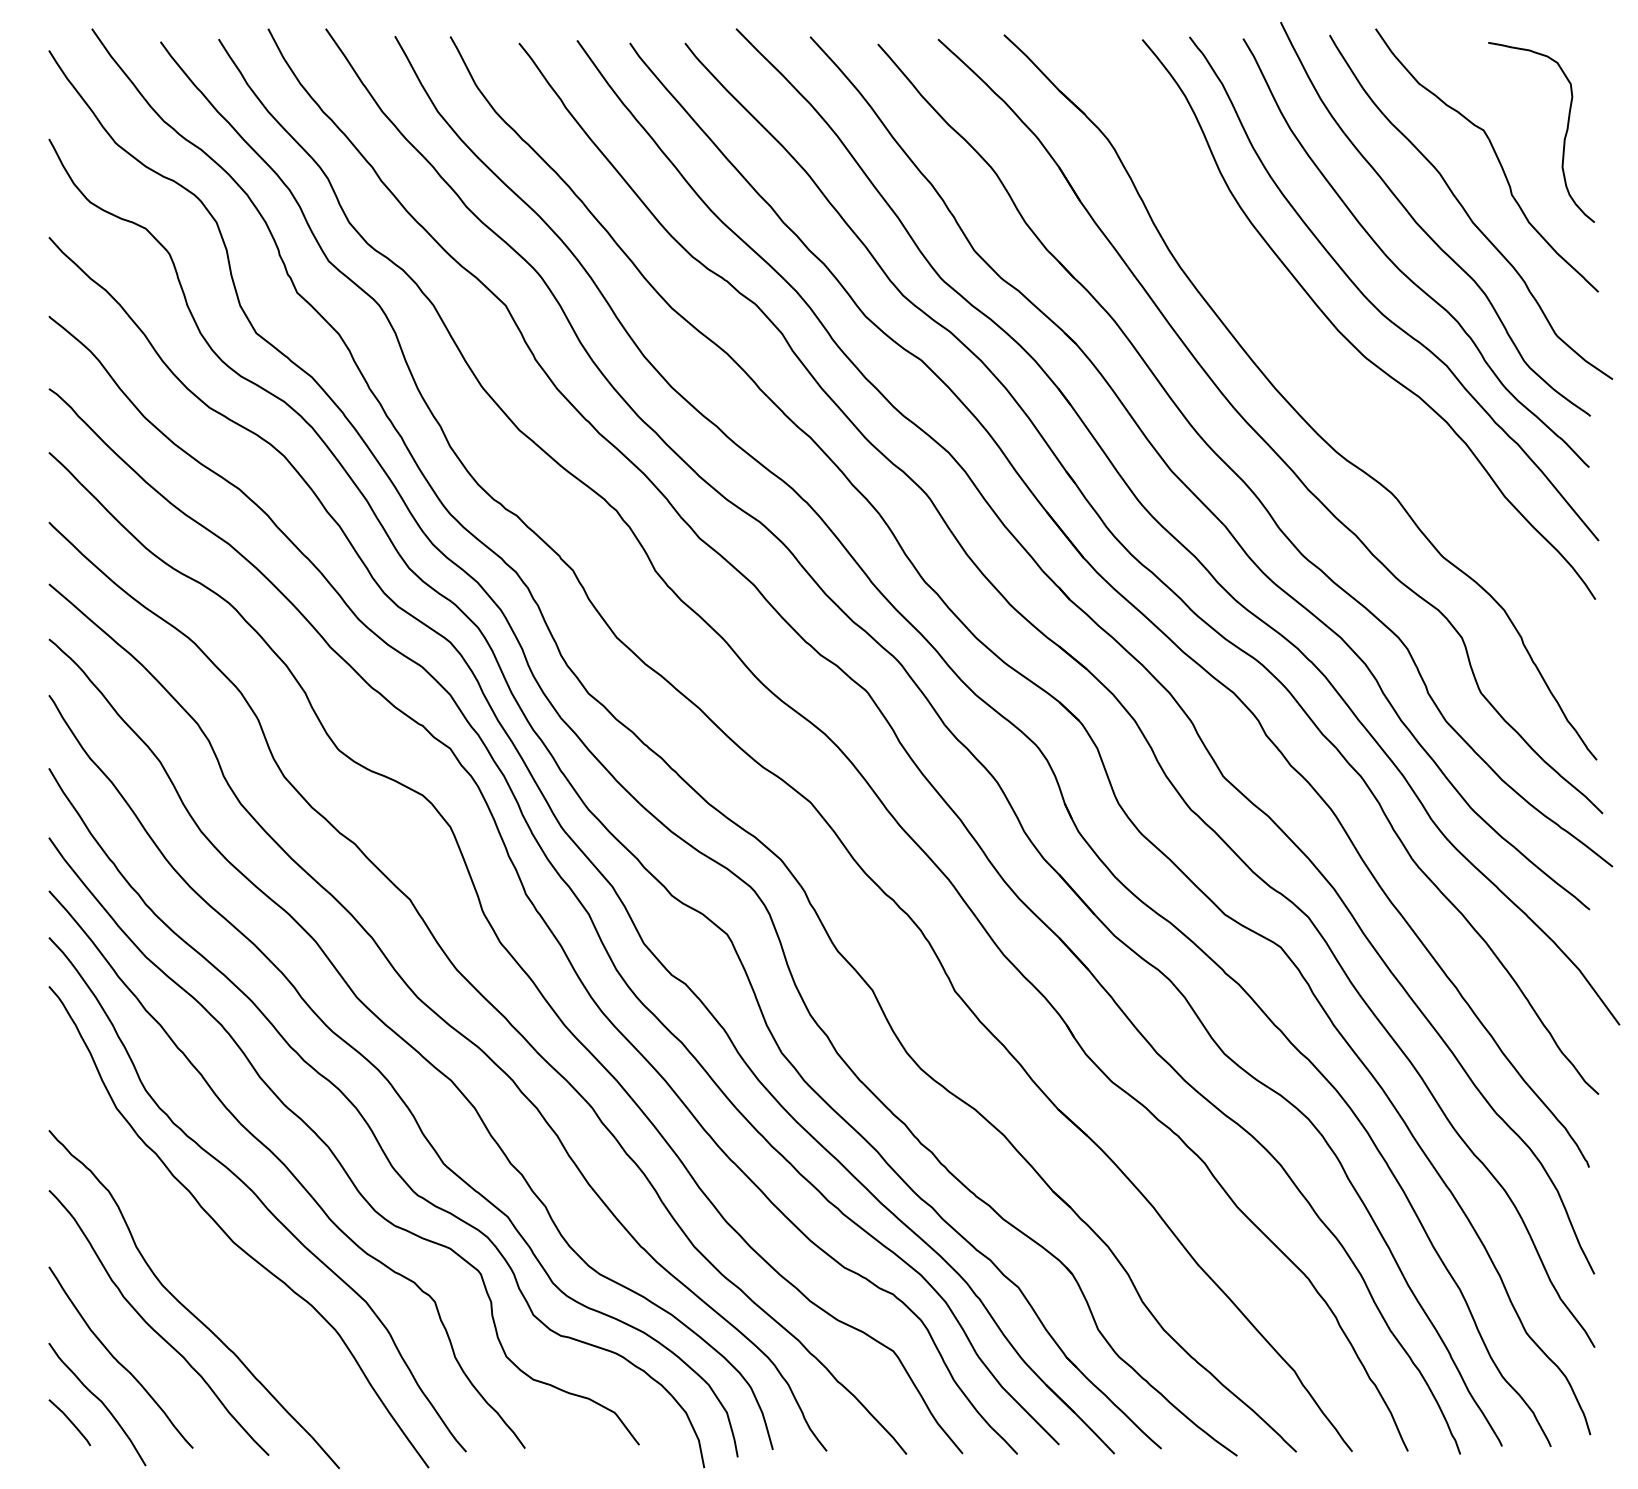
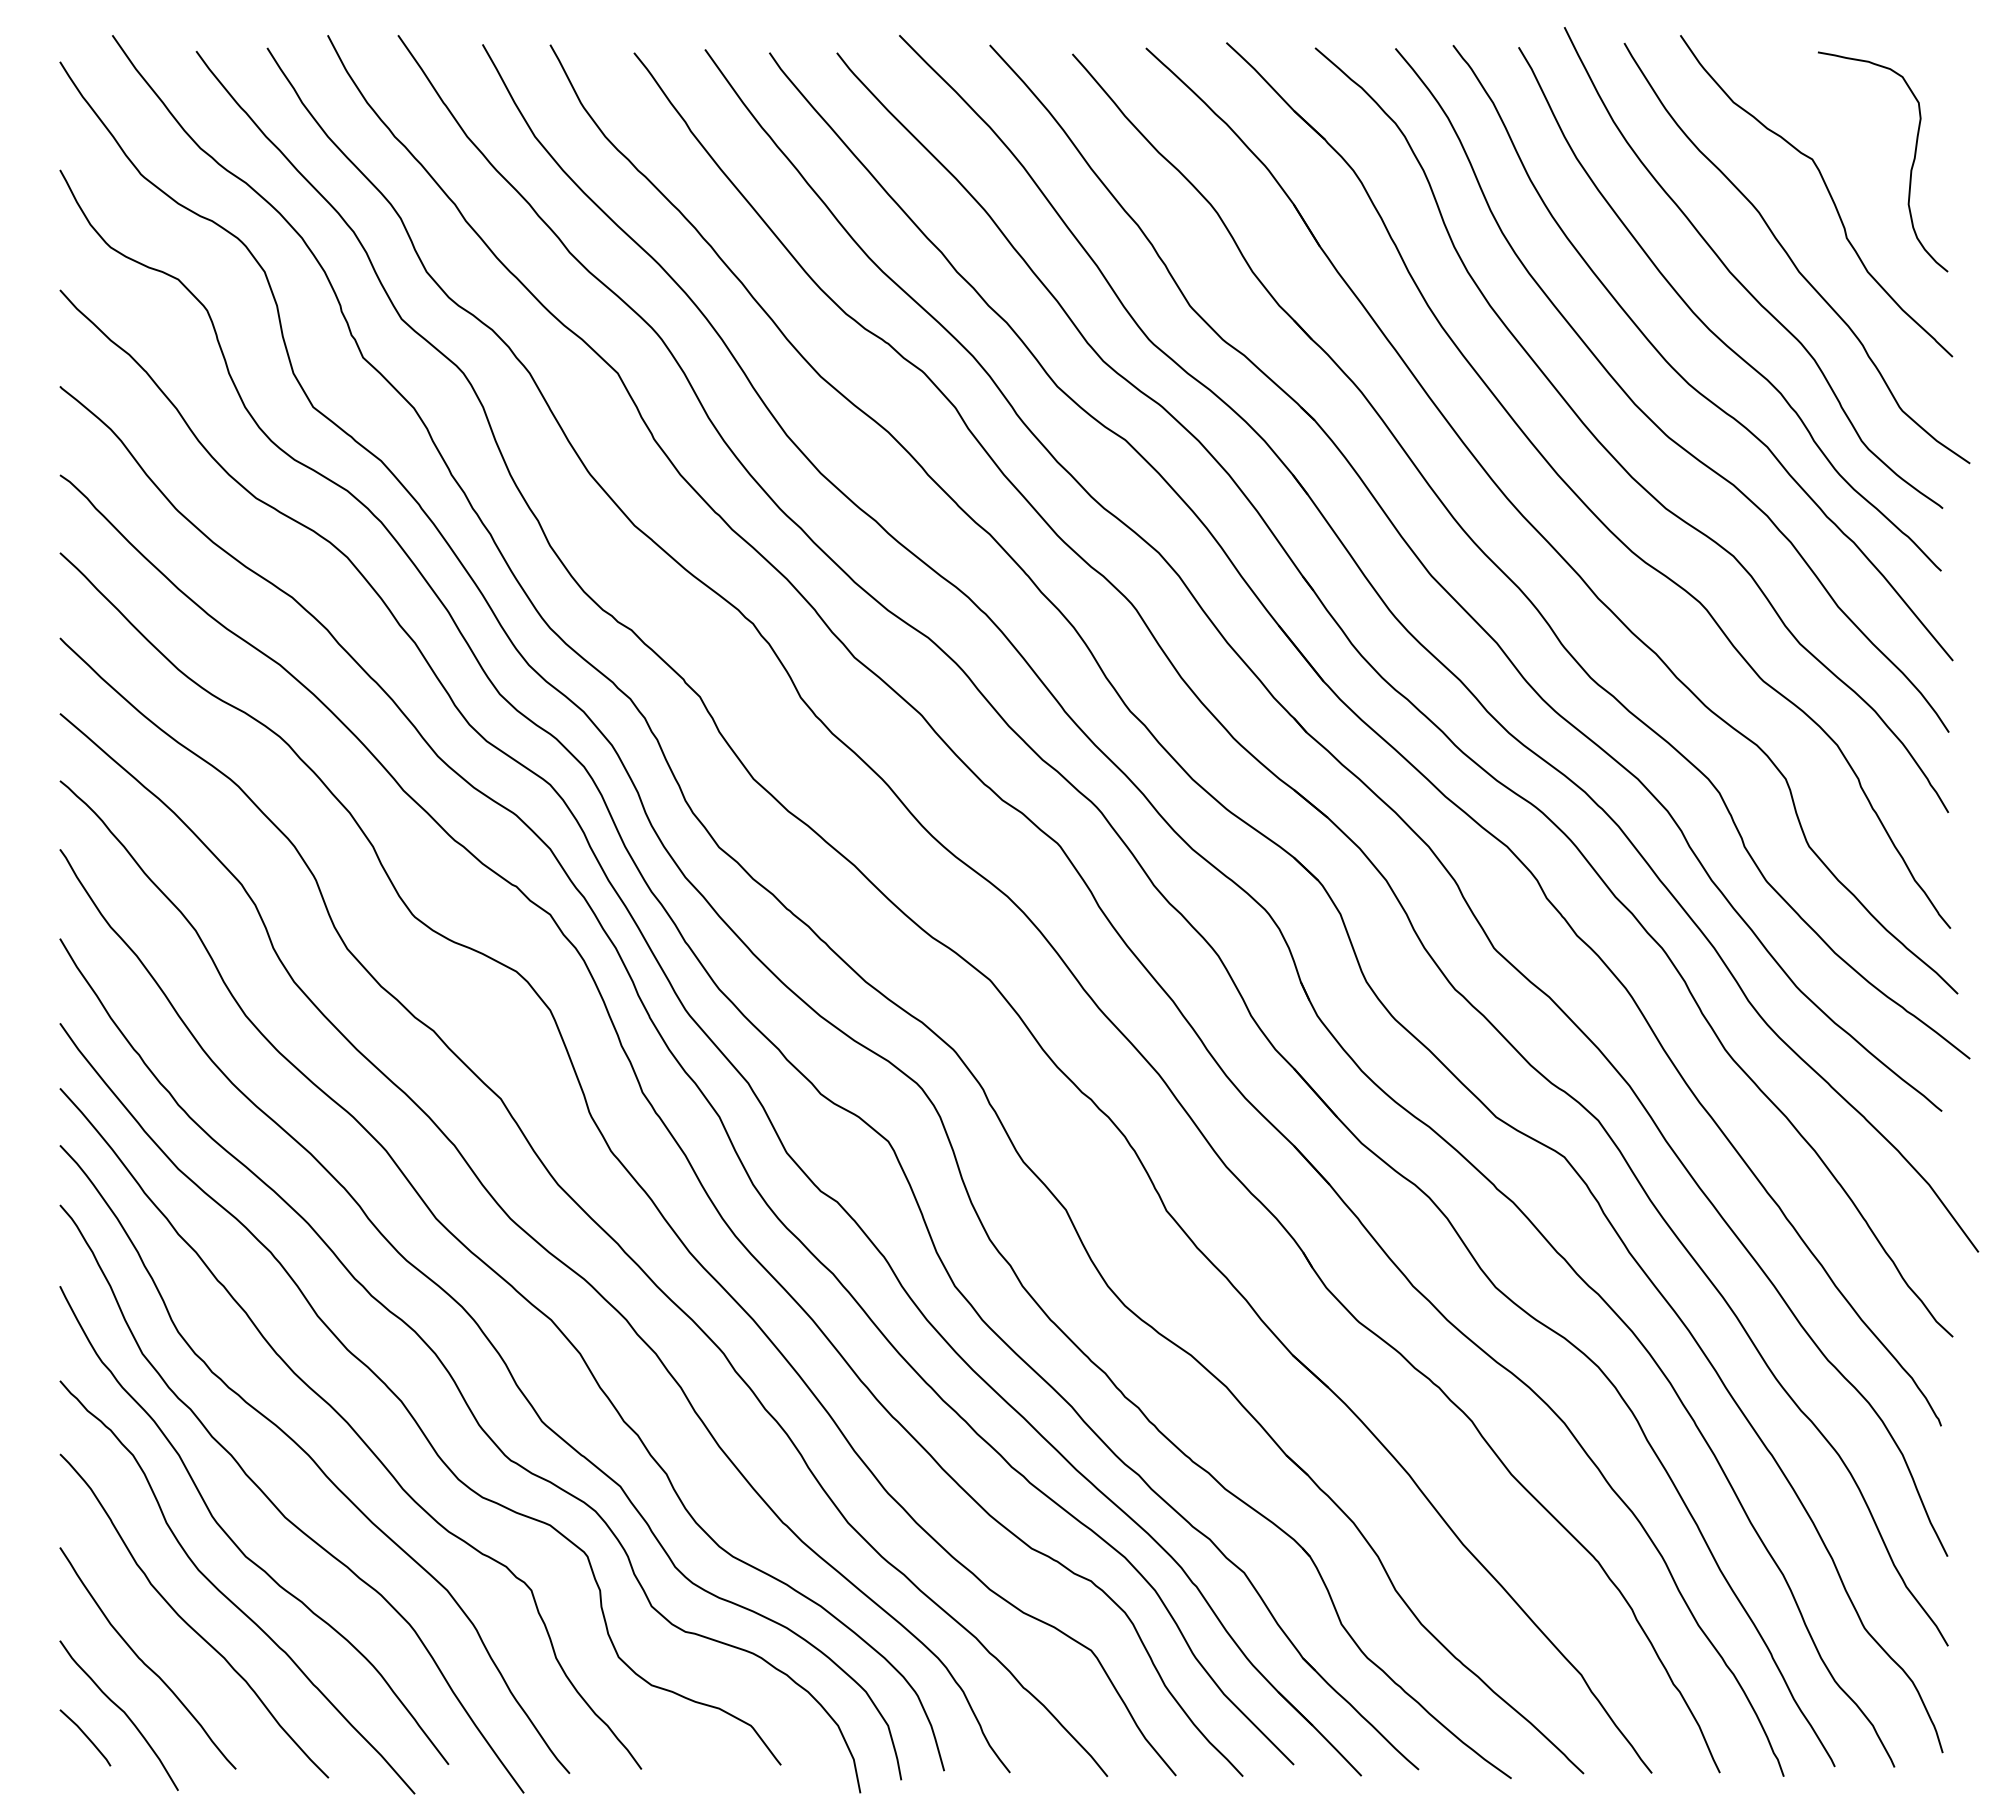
curve: (1317, 369) -> (1609, 451), added
curve: (191, 1261) -> (234, 1541), added

